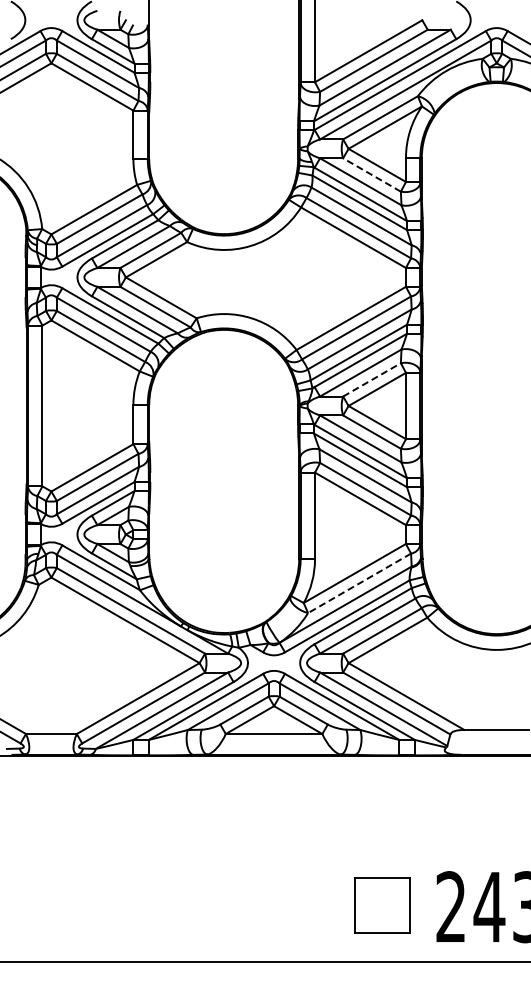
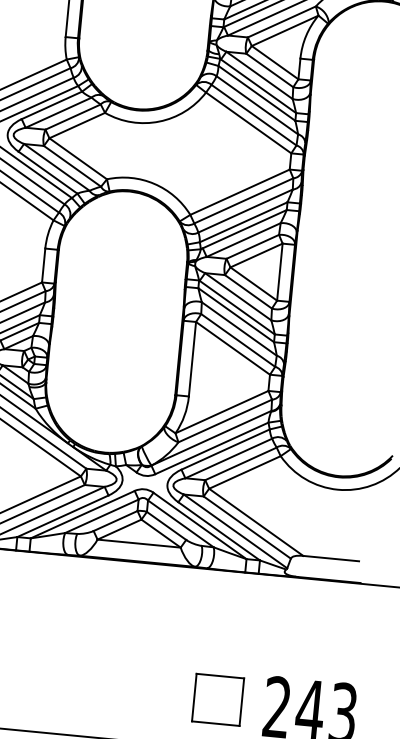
line: (371, 174) -> (269, 70), dashed -> solid
line: (372, 379) -> (253, 246), dashed -> solid
line: (359, 583) -> (225, 421), dashed -> solid

